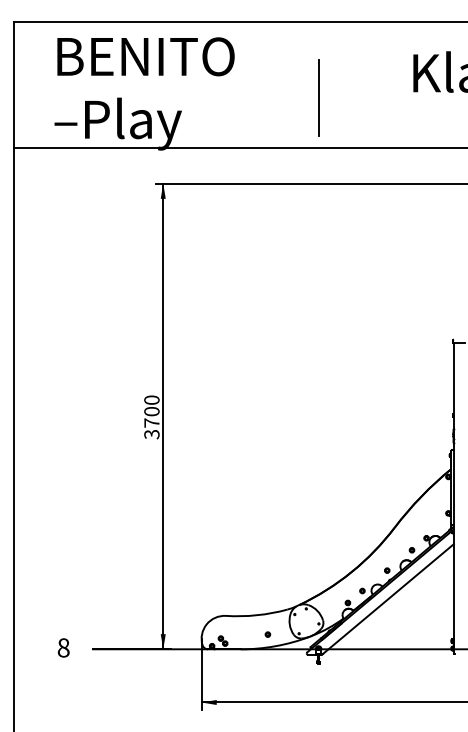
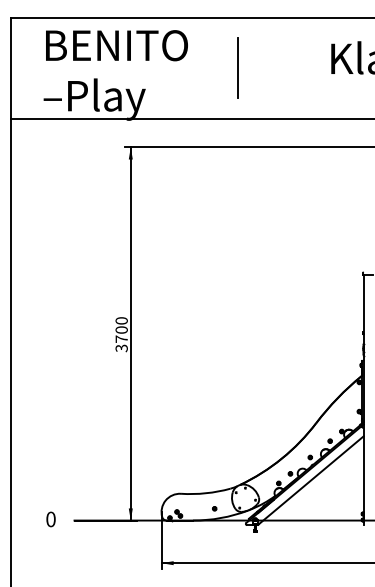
line: (318, 97) -> (237, 67), moved
text: (63, 647) -> (50, 519), 8 -> 0

